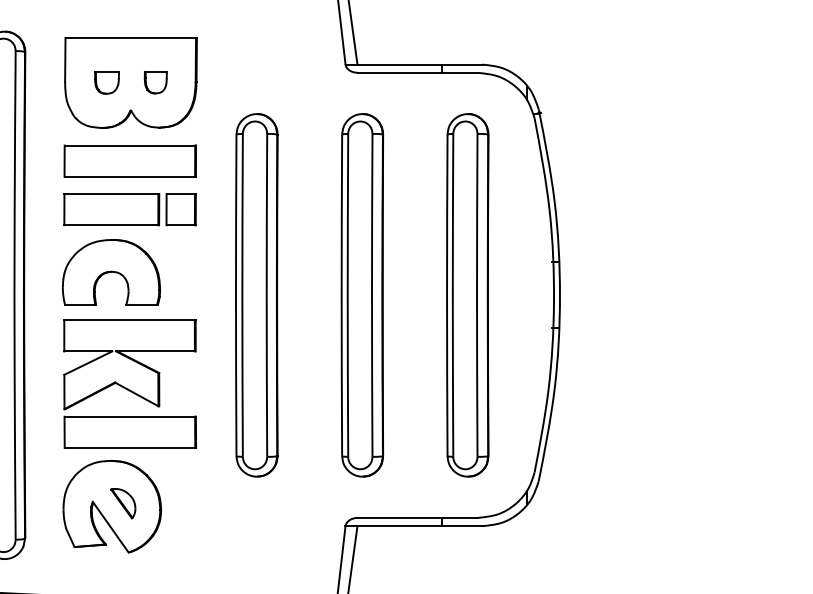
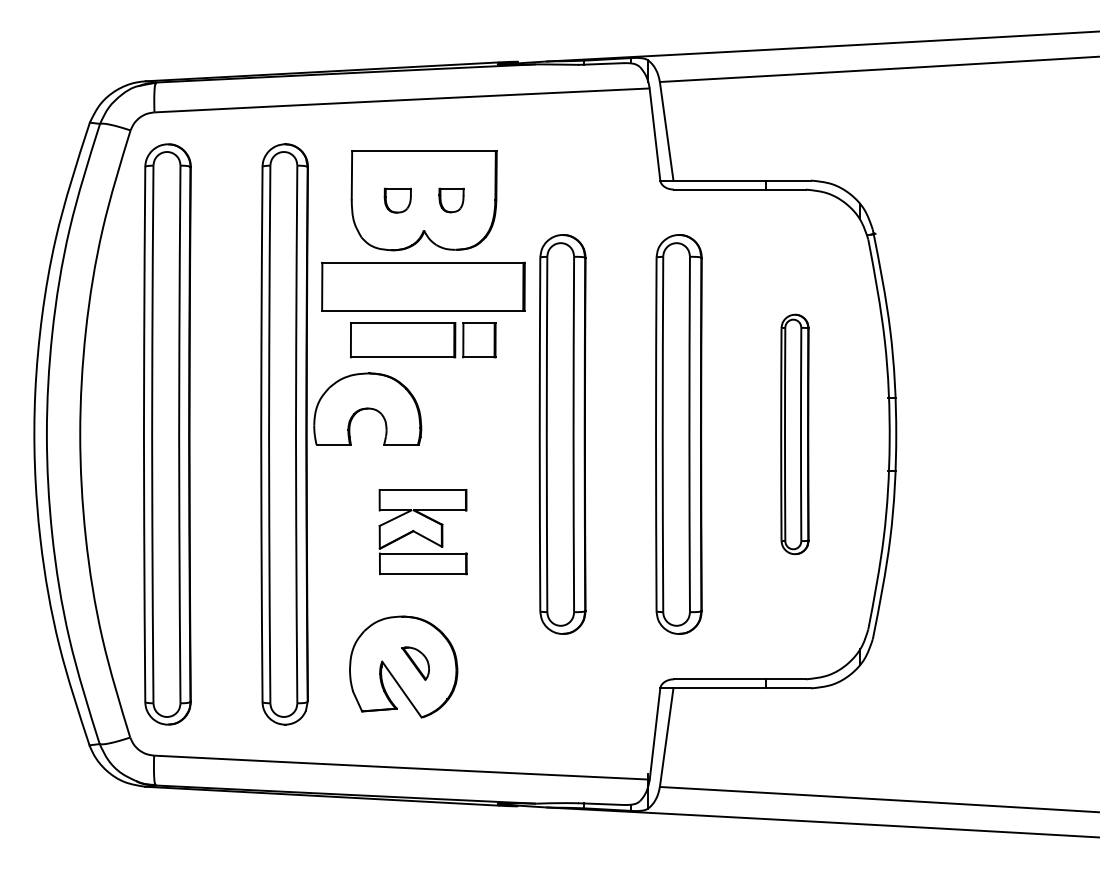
part: (130, 160) -> (423, 286), size x1.4
part: (111, 271) -> (367, 408), moved
part: (467, 295) -> (794, 434), size x0.6
part: (129, 383) -> (422, 531), size x0.6

